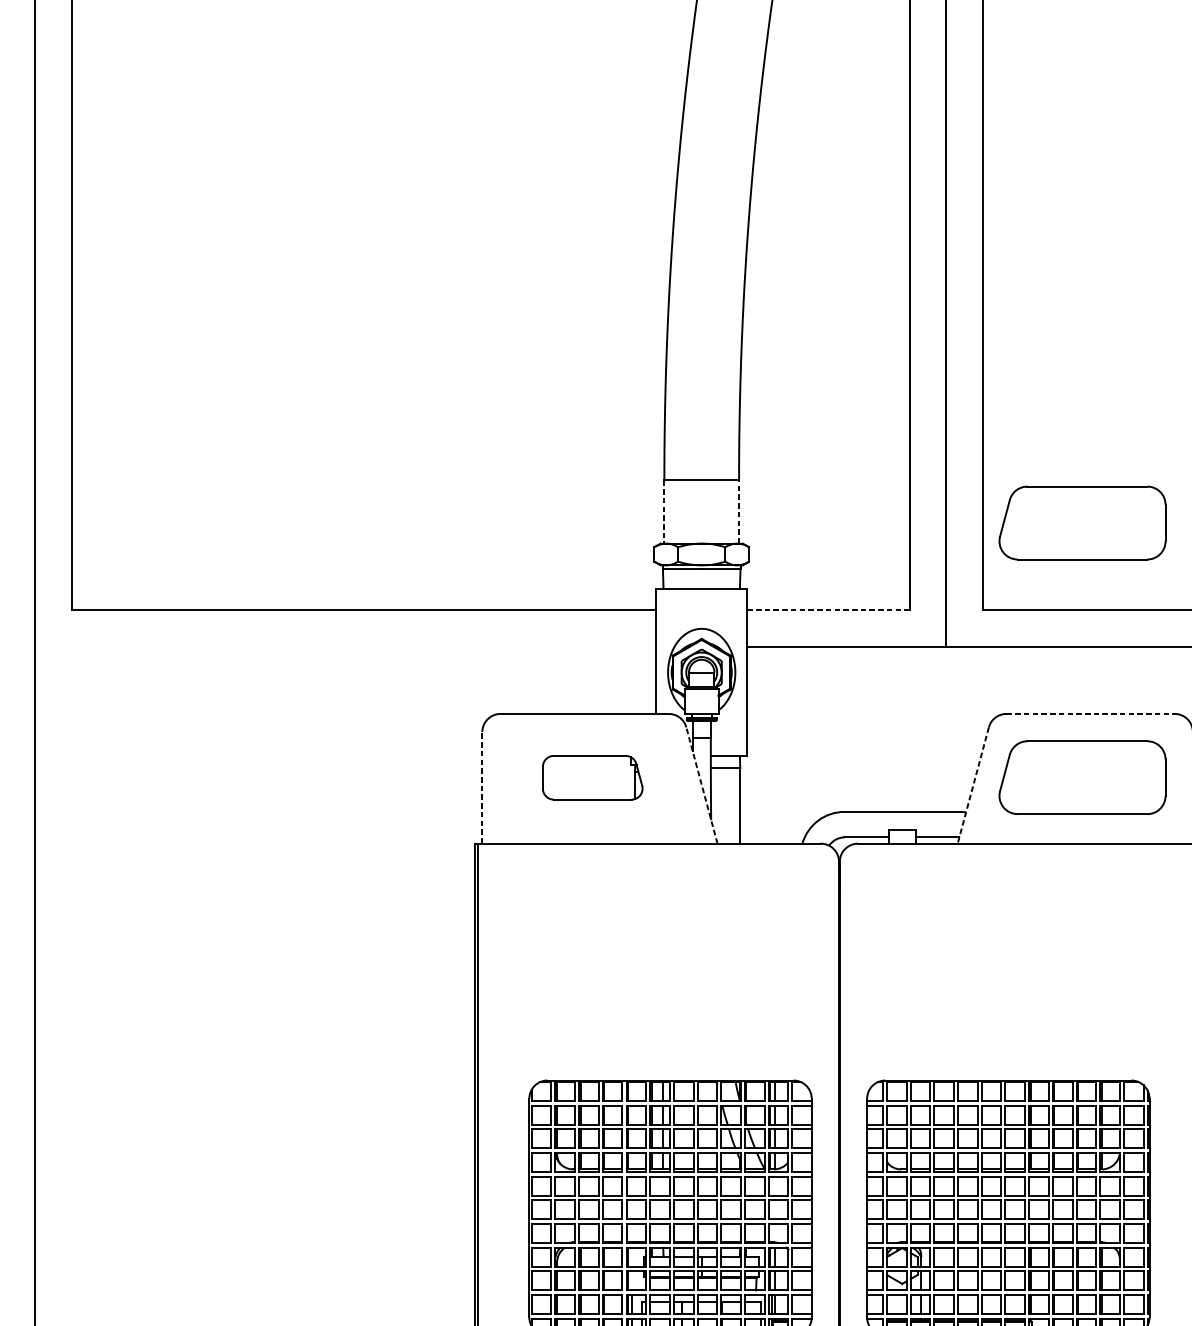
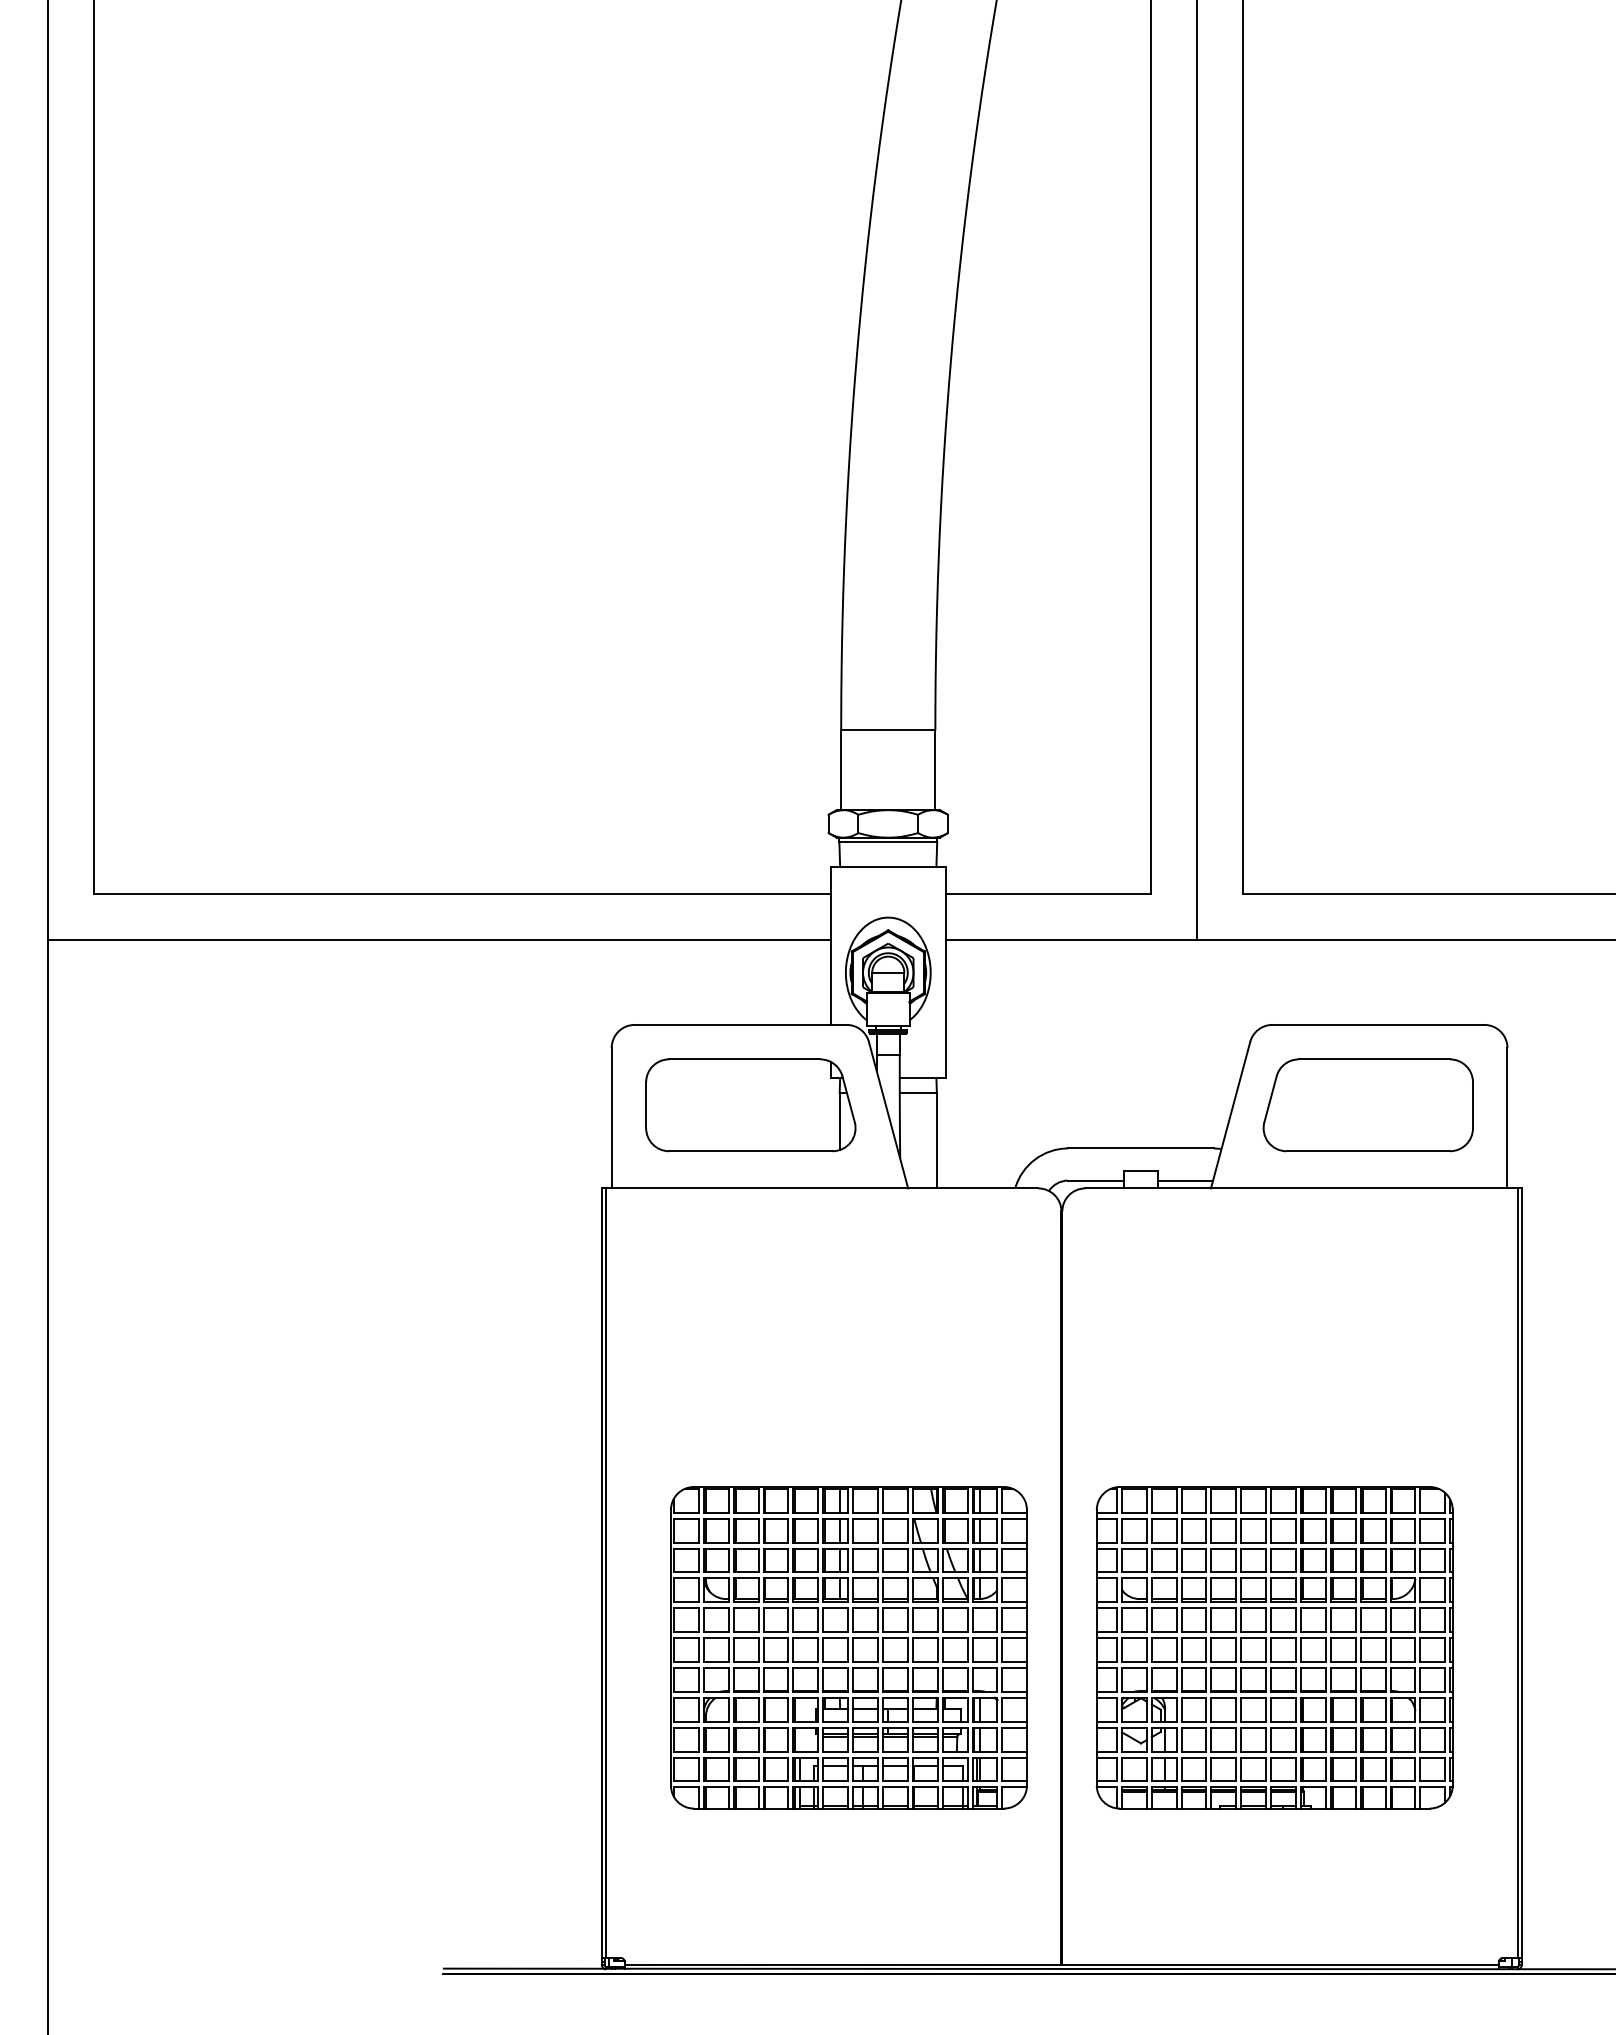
line: (664, 512) -> (841, 770), dashed -> solid
line: (739, 512) -> (935, 770), dashed -> solid
part: (1081, 523) -> (1367, 784), removed
line: (828, 610) -> (1048, 894), dashed -> solid
line: (345, 646) -> (439, 940), added
line: (1090, 713) -> (1378, 1024), dashed -> solid
part: (592, 777) -> (750, 1105), size x1.67
line: (701, 785) -> (888, 1115), dashed -> solid
line: (973, 785) -> (1230, 1115), dashed -> solid
line: (482, 787) -> (611, 1117), dashed -> solid

